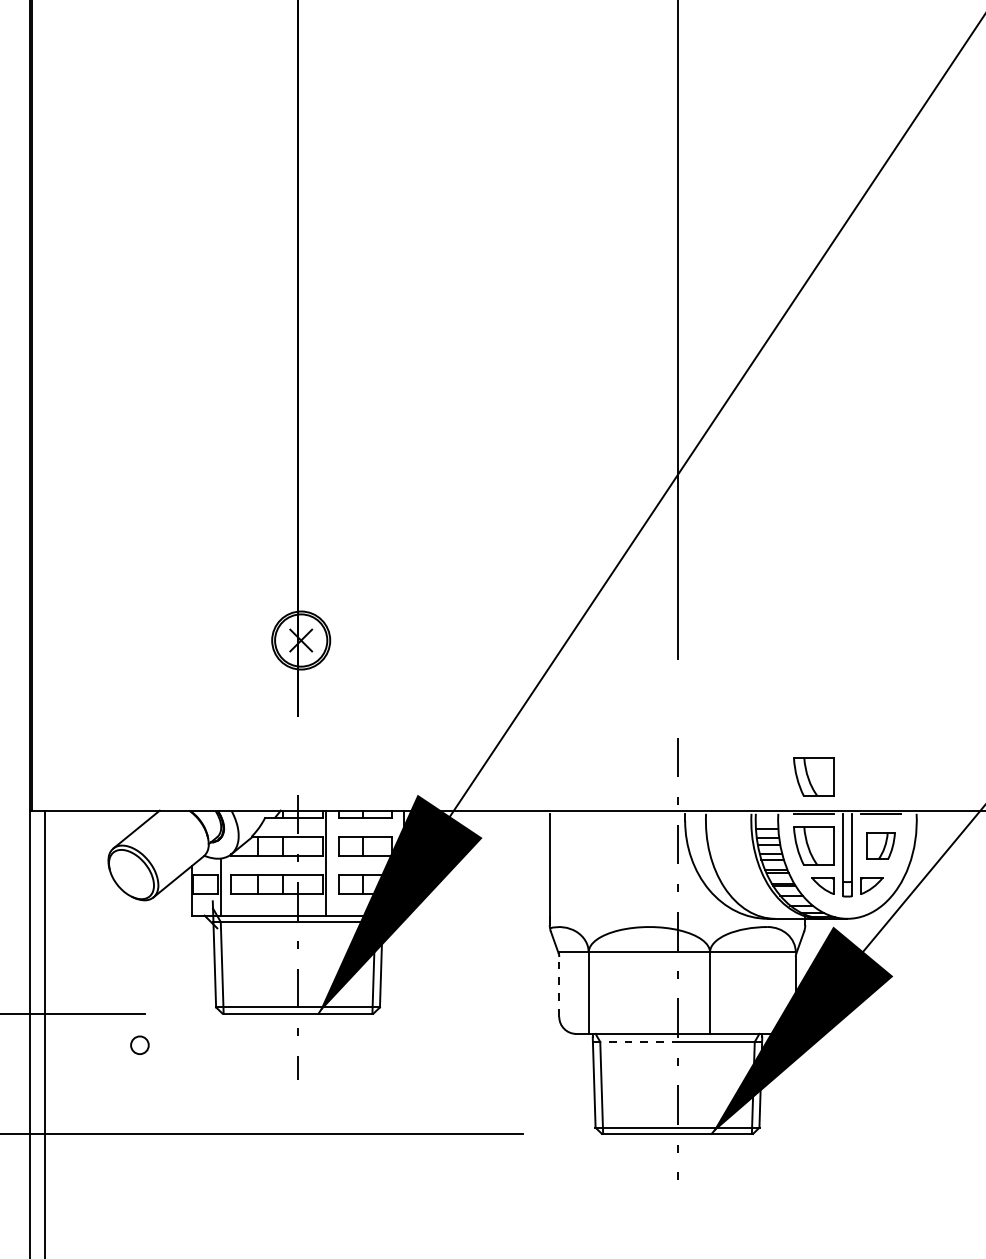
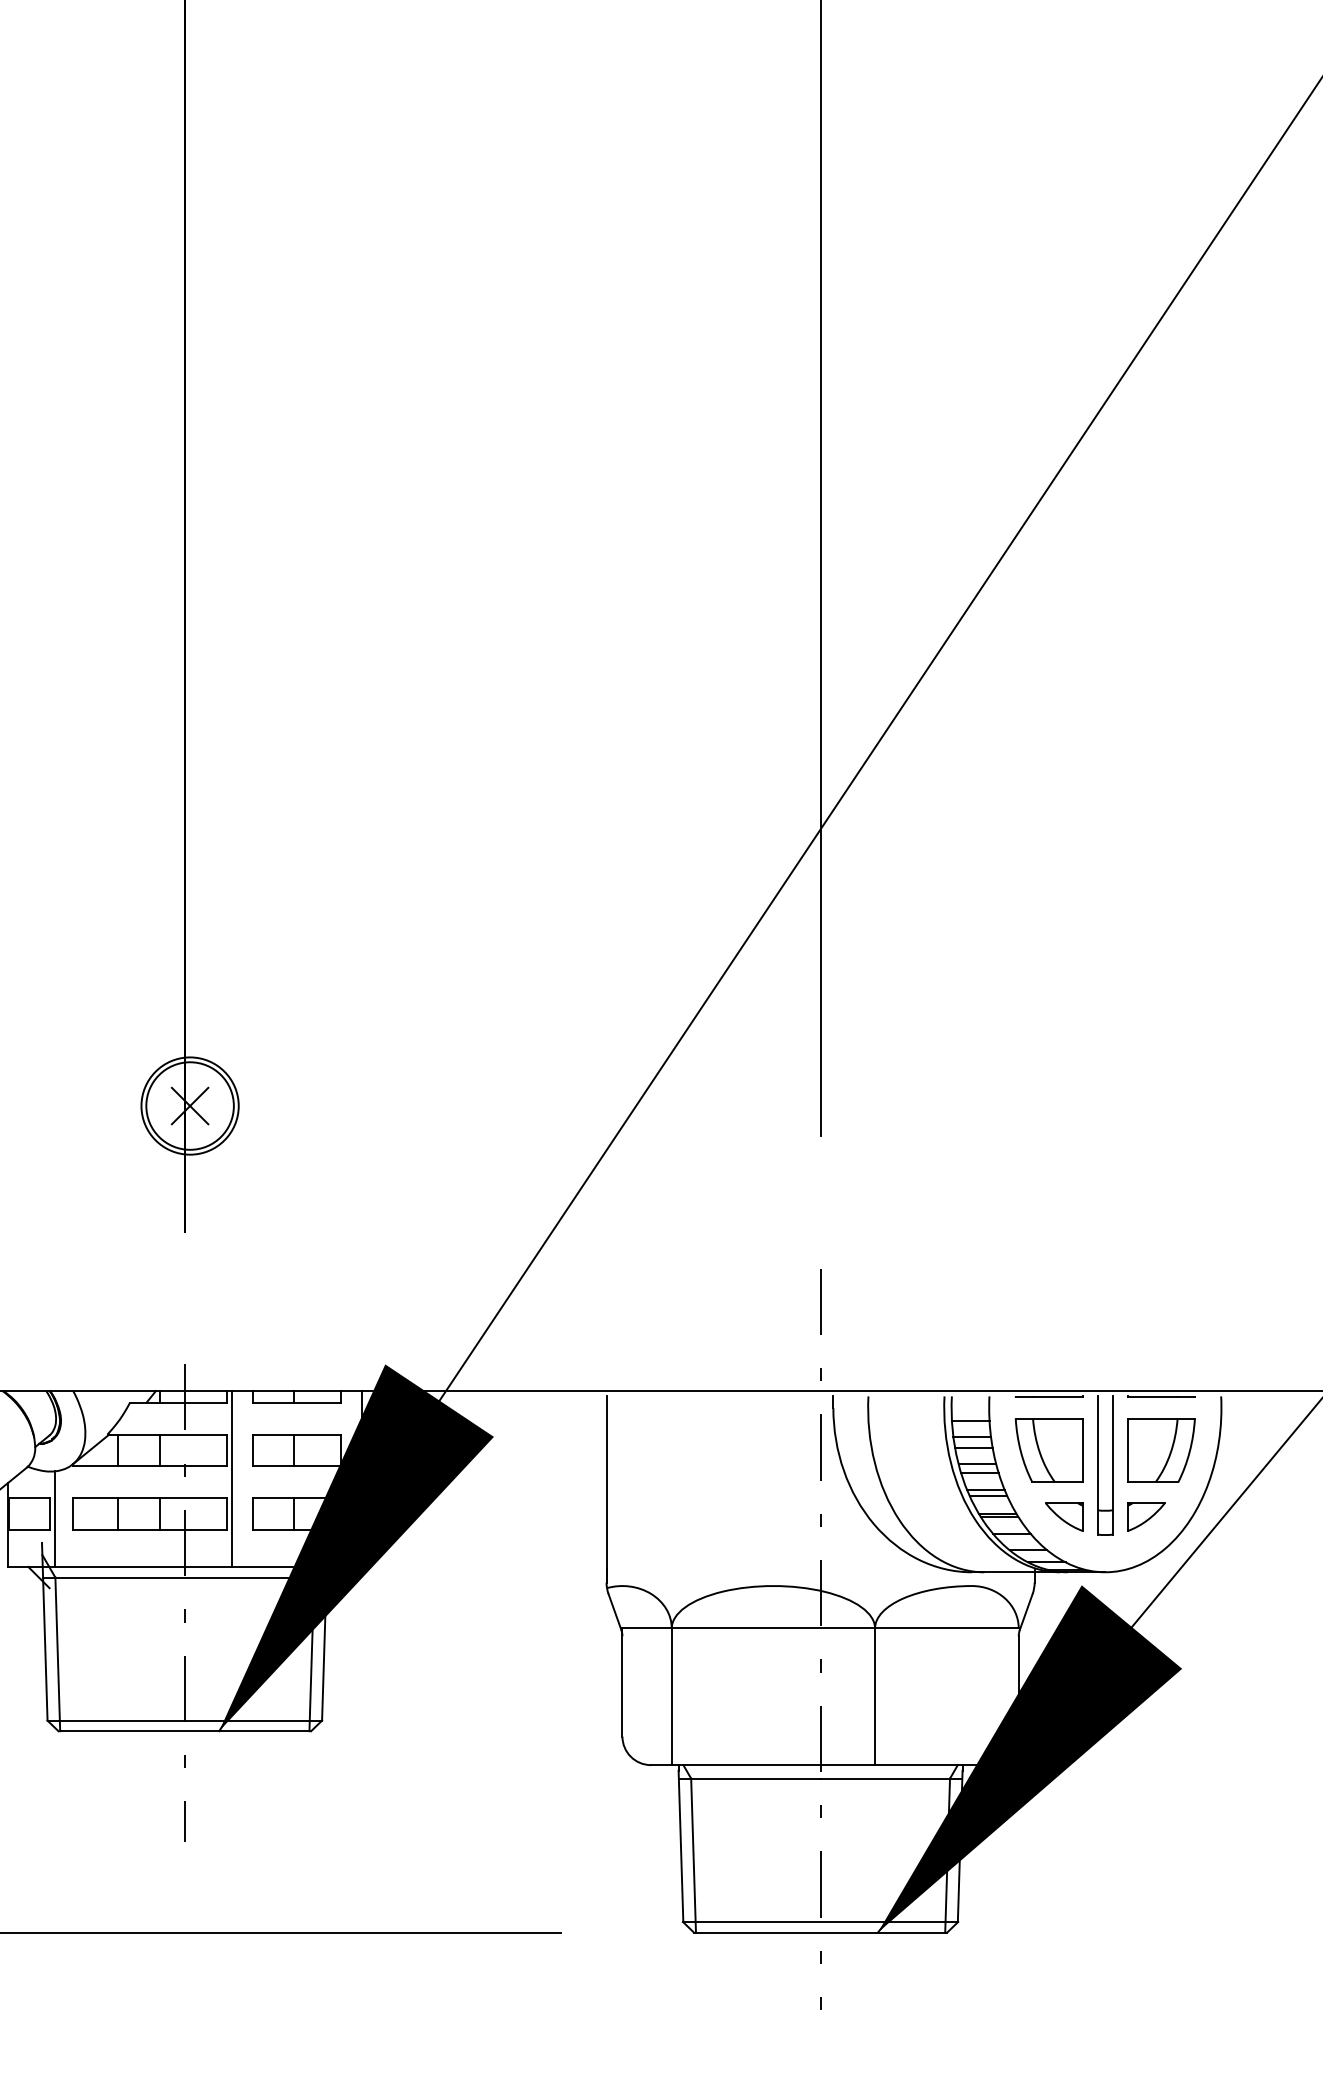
part: (813, 776) -> (1048, 1333), removed
part: (880, 845) -> (1160, 1449), size x1.43
line: (559, 984) -> (622, 1682), dashed -> solid
line: (635, 1041) -> (750, 1777), dashed -> solid

